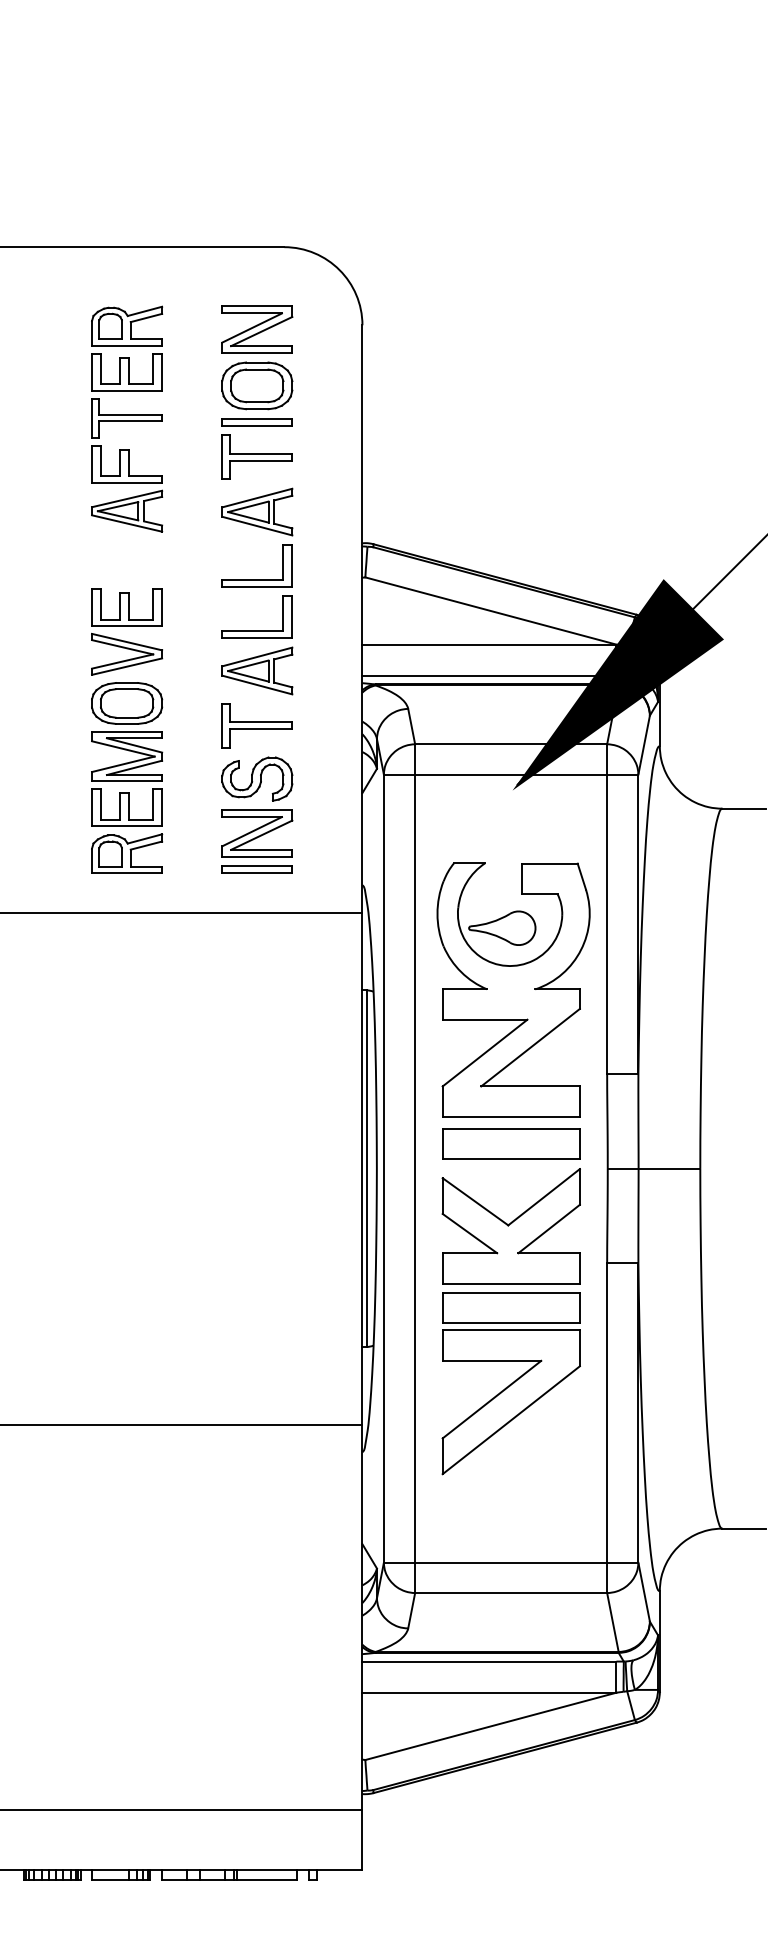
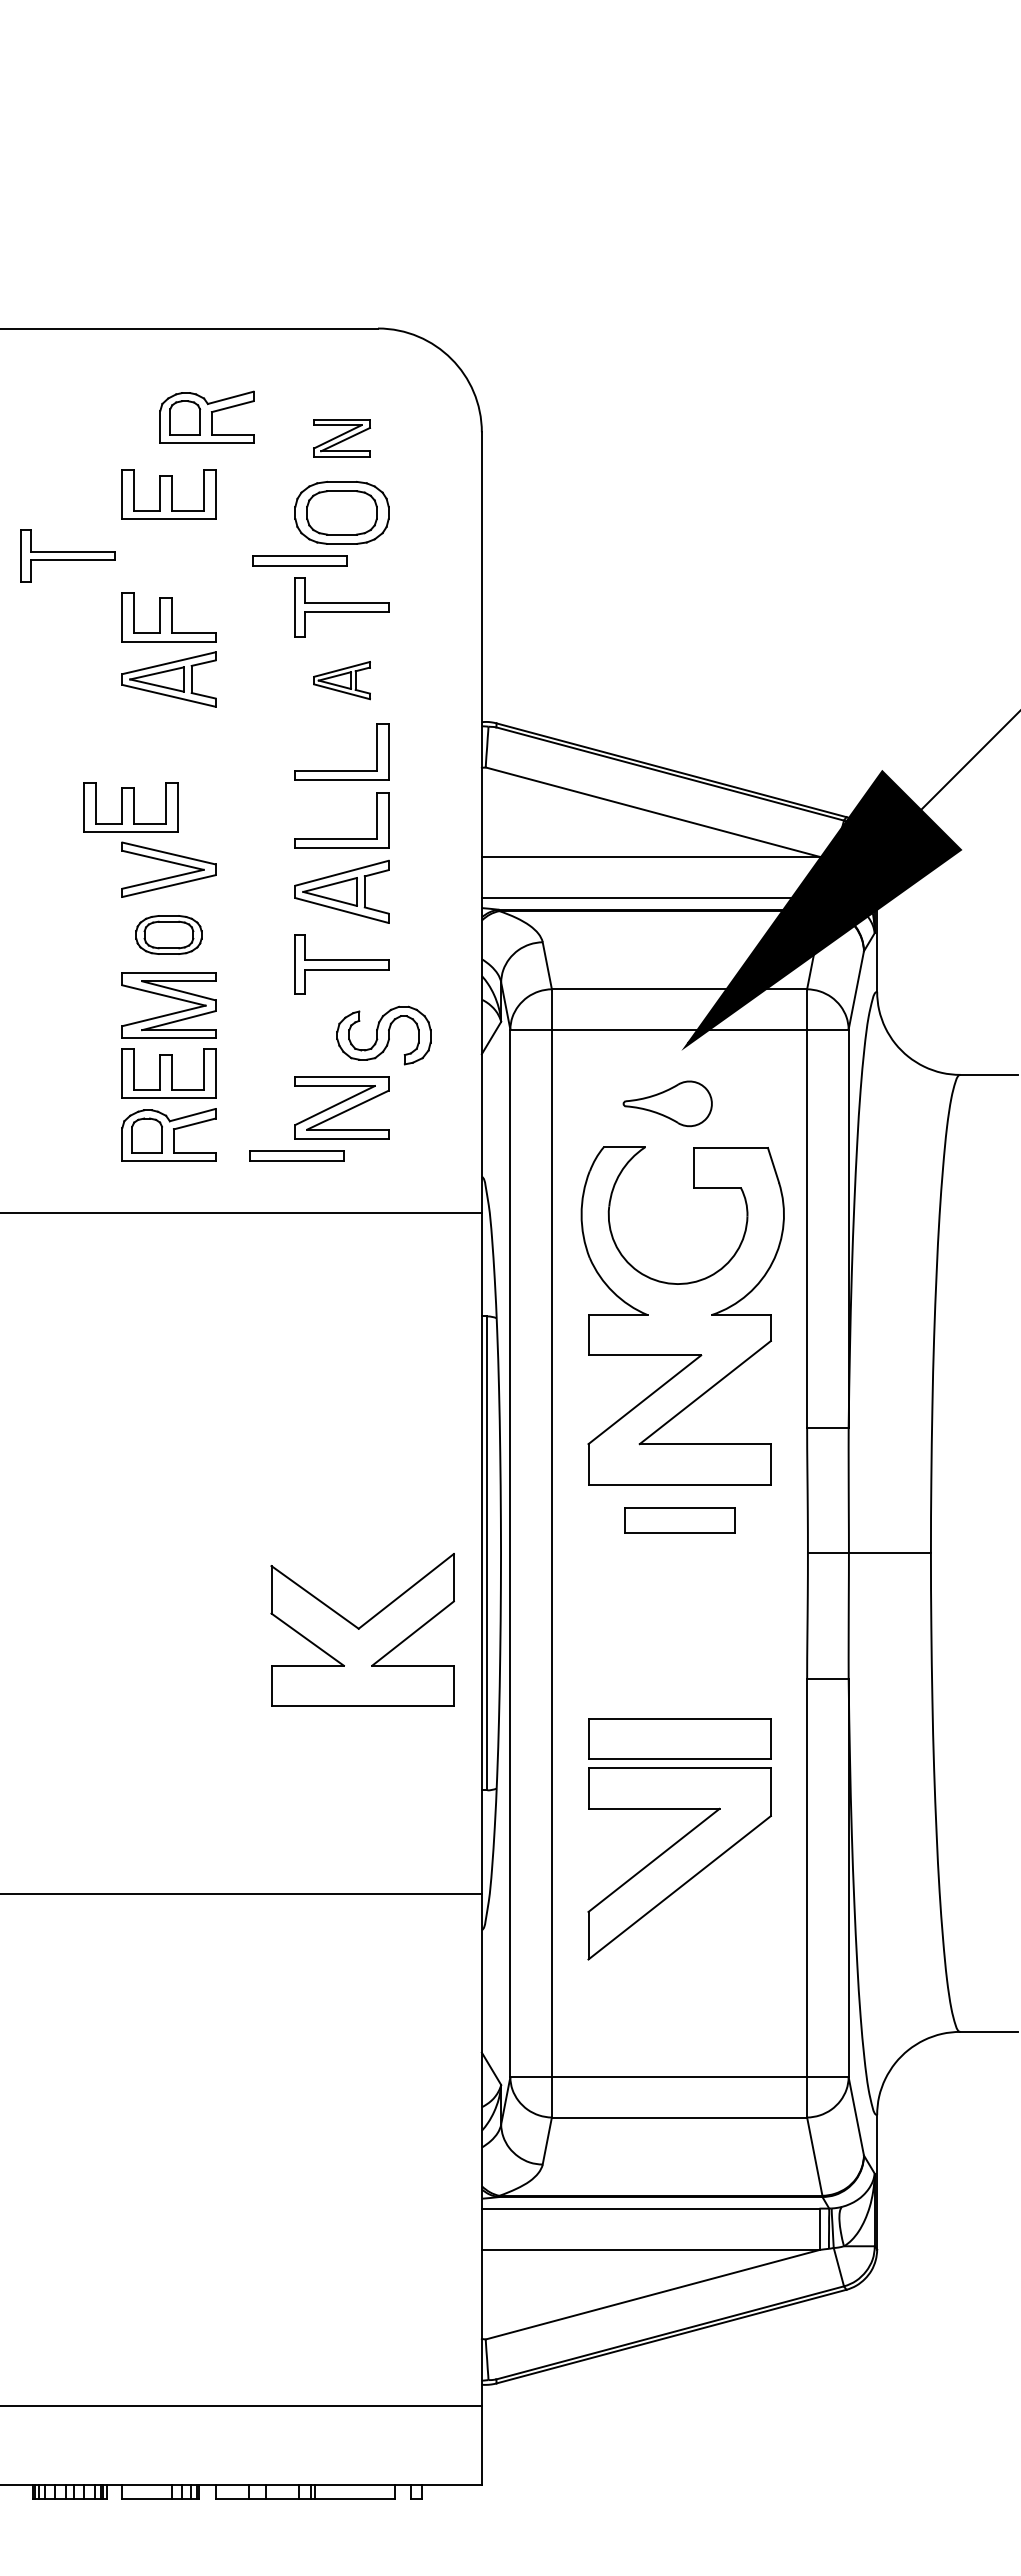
part: (126, 325) -> (206, 416), moved
part: (256, 329) -> (341, 437), size x0.6
part: (126, 417) -> (67, 555), moved
part: (256, 421) -> (299, 560), moved
part: (256, 511) -> (341, 680), size x0.6
part: (126, 607) -> (130, 807), moved
part: (126, 703) -> (168, 934), size x0.7
part: (256, 779) -> (383, 1035), moved
part: (256, 869) -> (296, 1155), moved
part: (502, 927) -> (667, 1103), moved
part: (511, 1143) -> (679, 1520), size x0.6
part: (511, 1225) -> (362, 1629), moved

